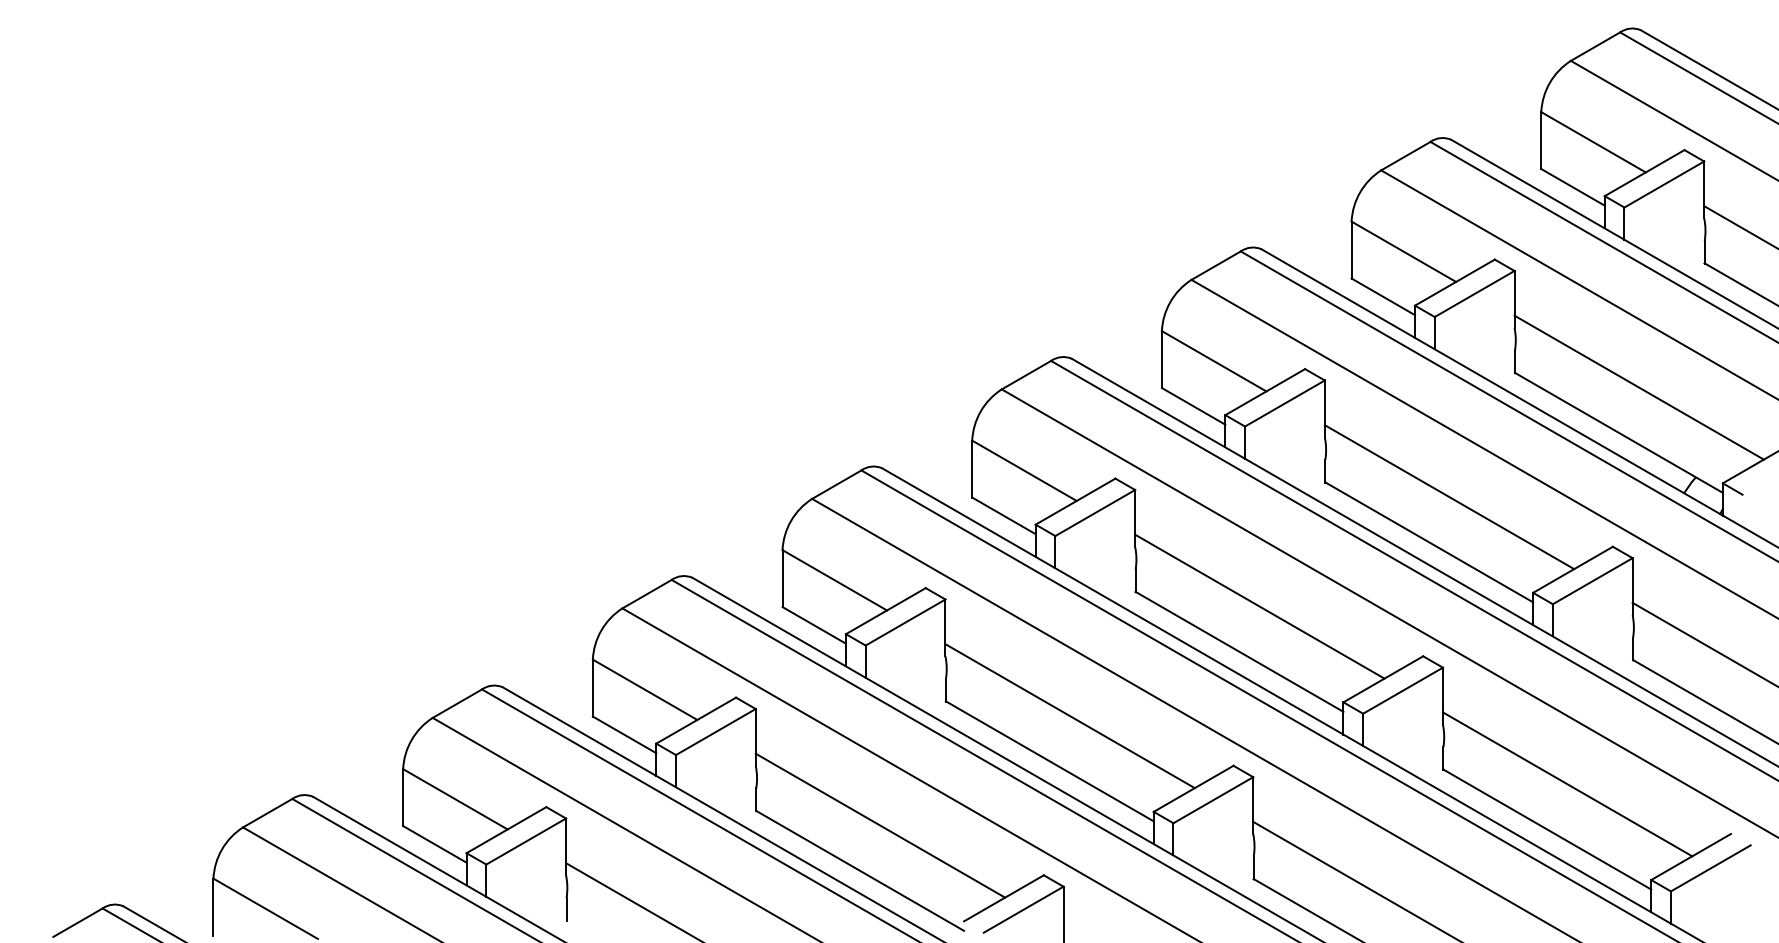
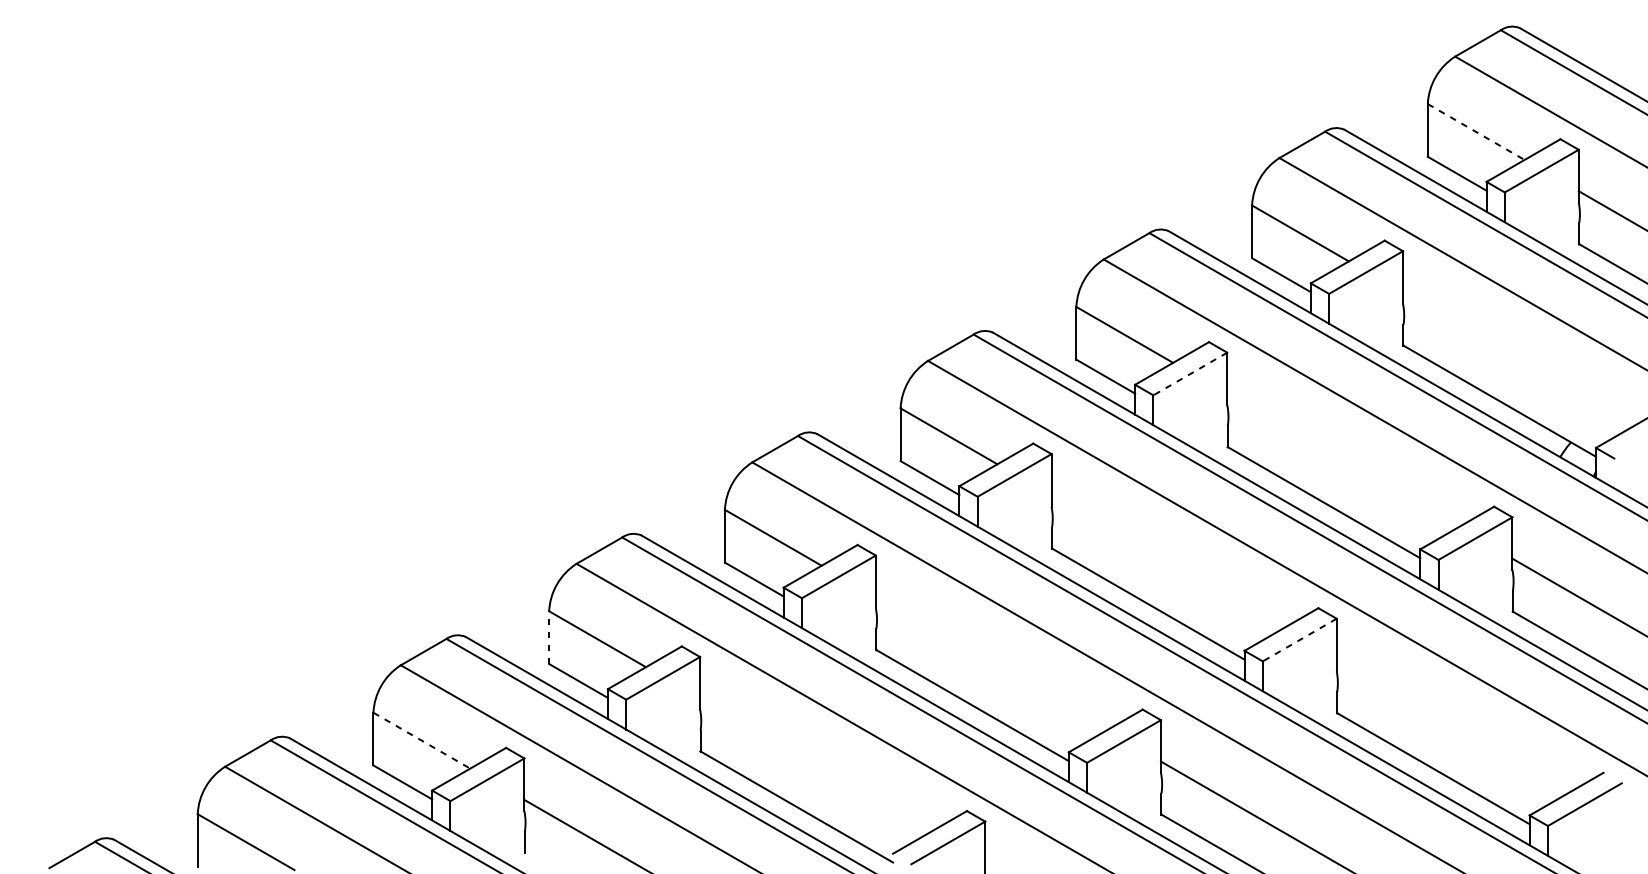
line: (1593, 142) -> (1476, 132), solid -> dashed
line: (1638, 387) -> (1517, 359), removed
line: (1284, 403) -> (1189, 374), solid -> dashed
line: (1449, 497) -> (1342, 461), removed
line: (1259, 606) -> (1166, 562), removed
line: (592, 687) -> (548, 637), solid -> dashed
line: (1402, 690) -> (1299, 639), solid -> dashed
line: (1069, 716) -> (990, 663), removed
line: (1567, 784) -> (1452, 726), removed
line: (455, 799) -> (421, 740), solid -> dashed
line: (880, 825) -> (815, 764), removed

